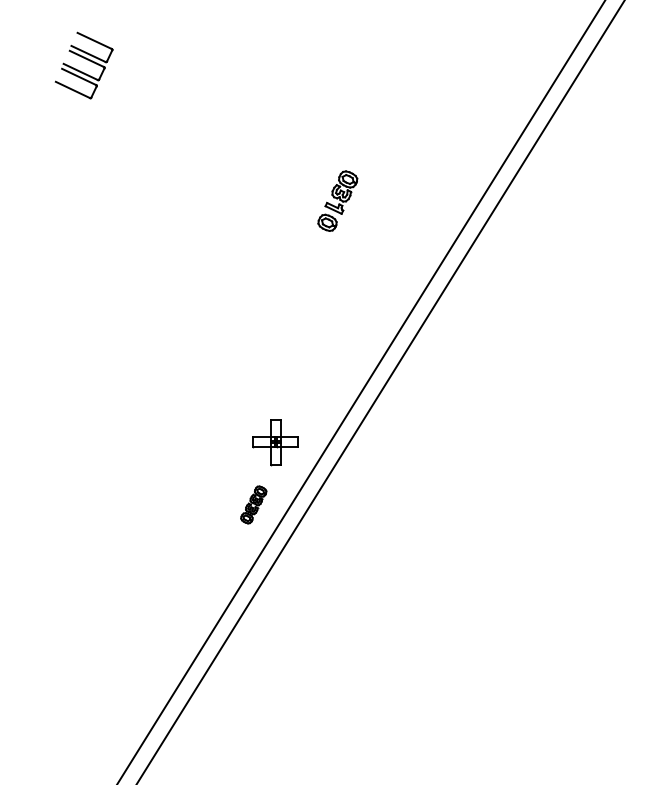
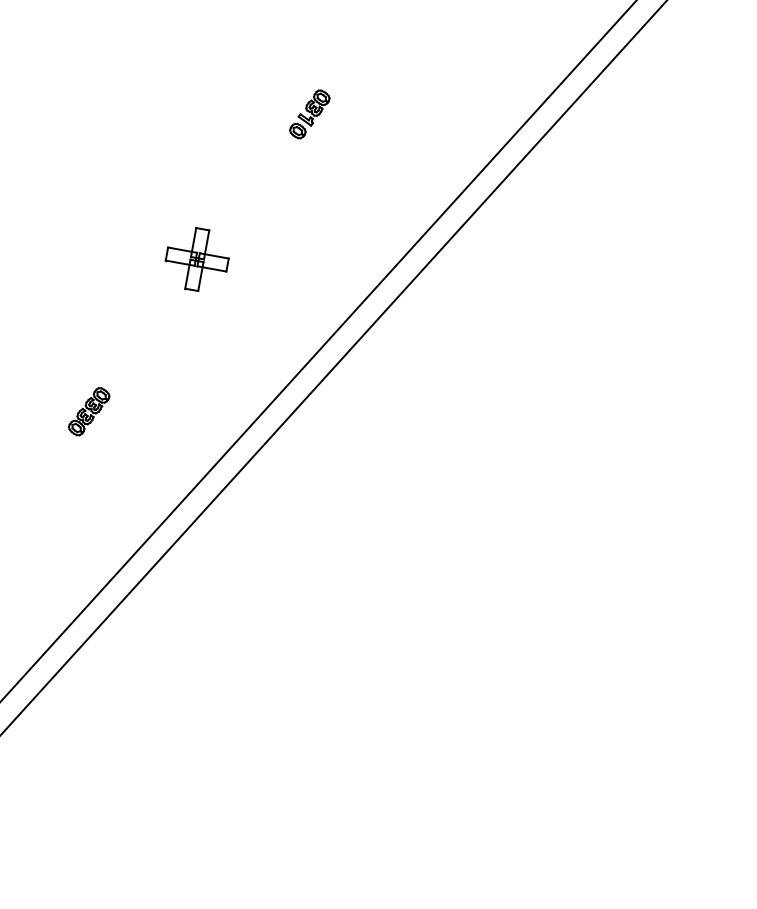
part: (337, 200) -> (309, 113), size x0.62
part: (275, 442) -> (196, 259), moved
part: (253, 504) -> (88, 411), moved

